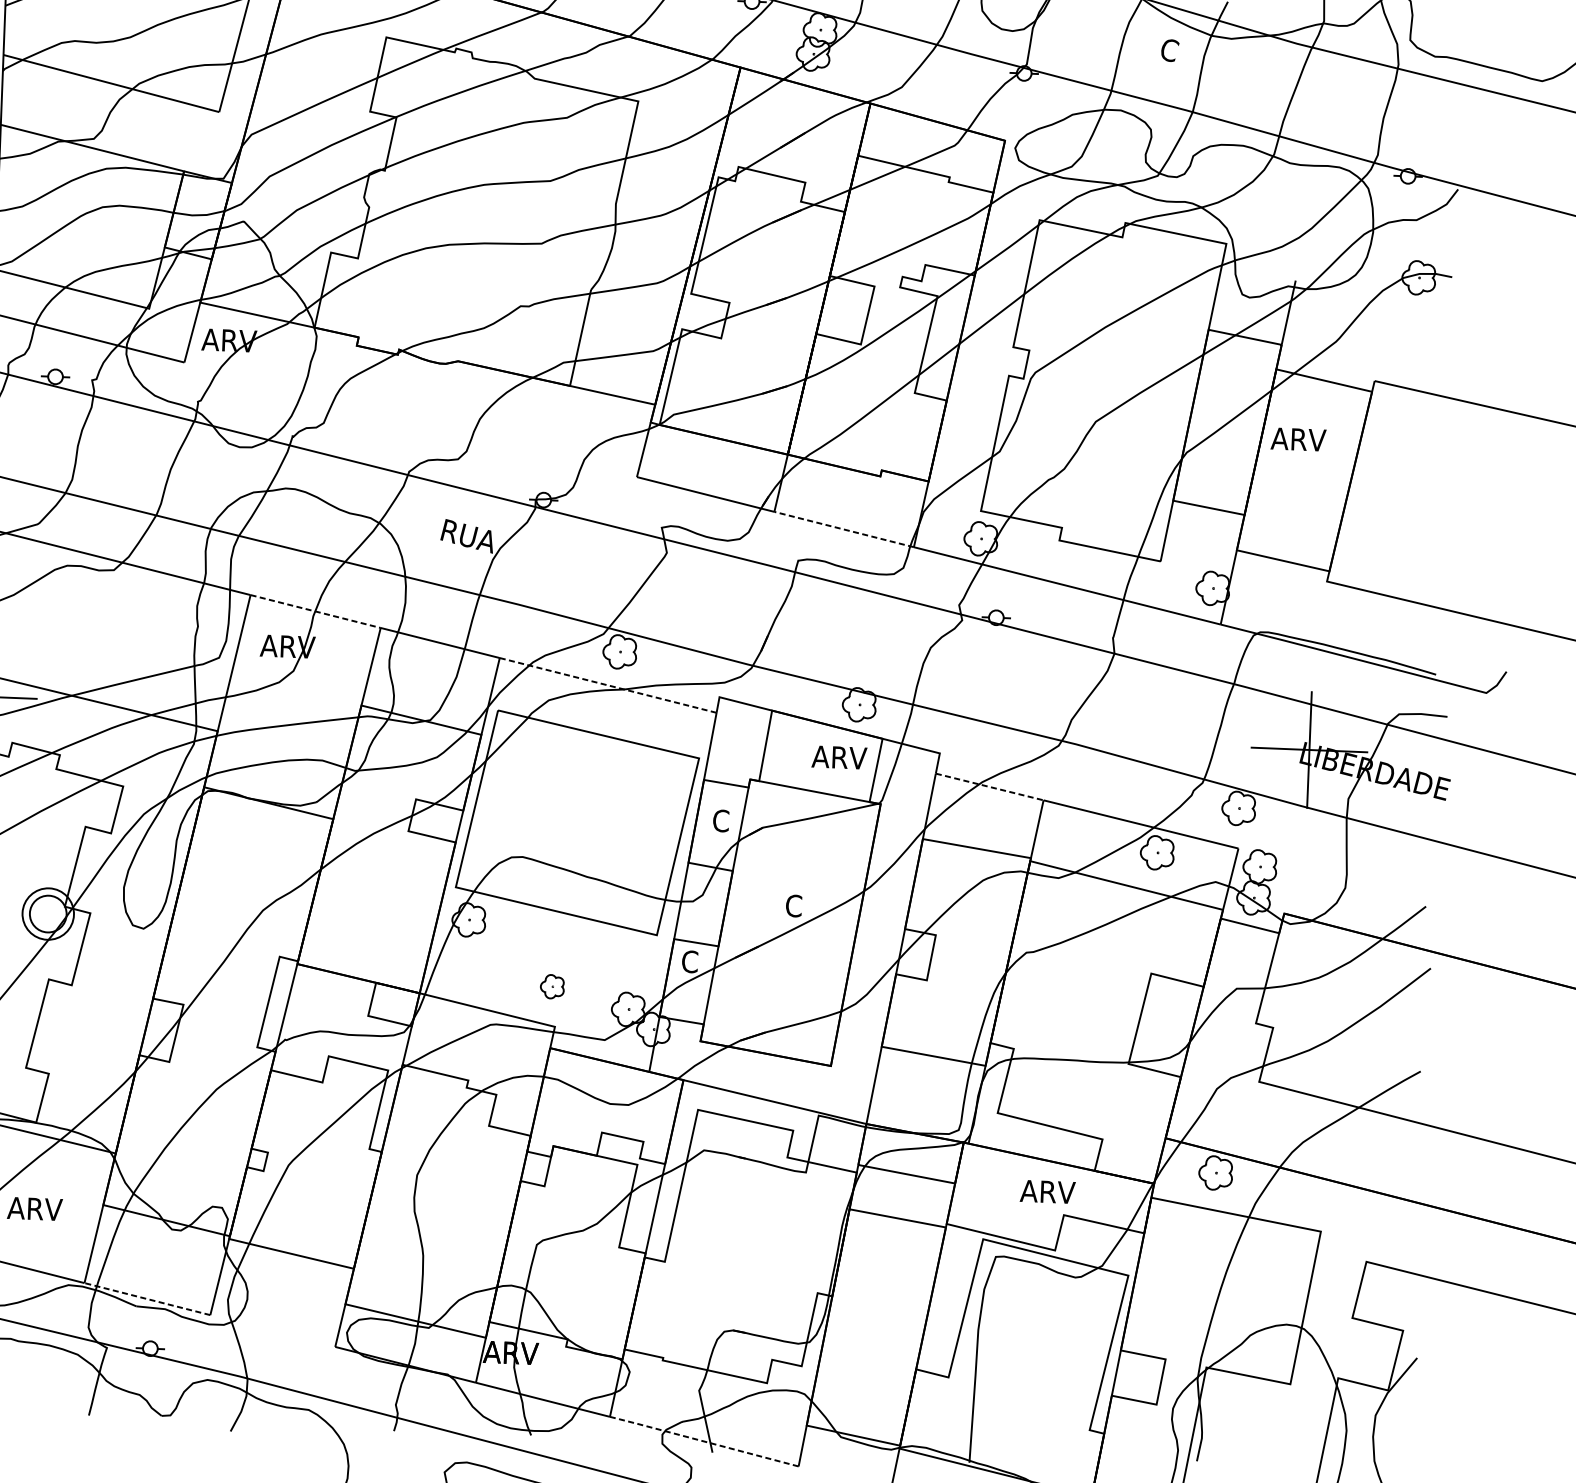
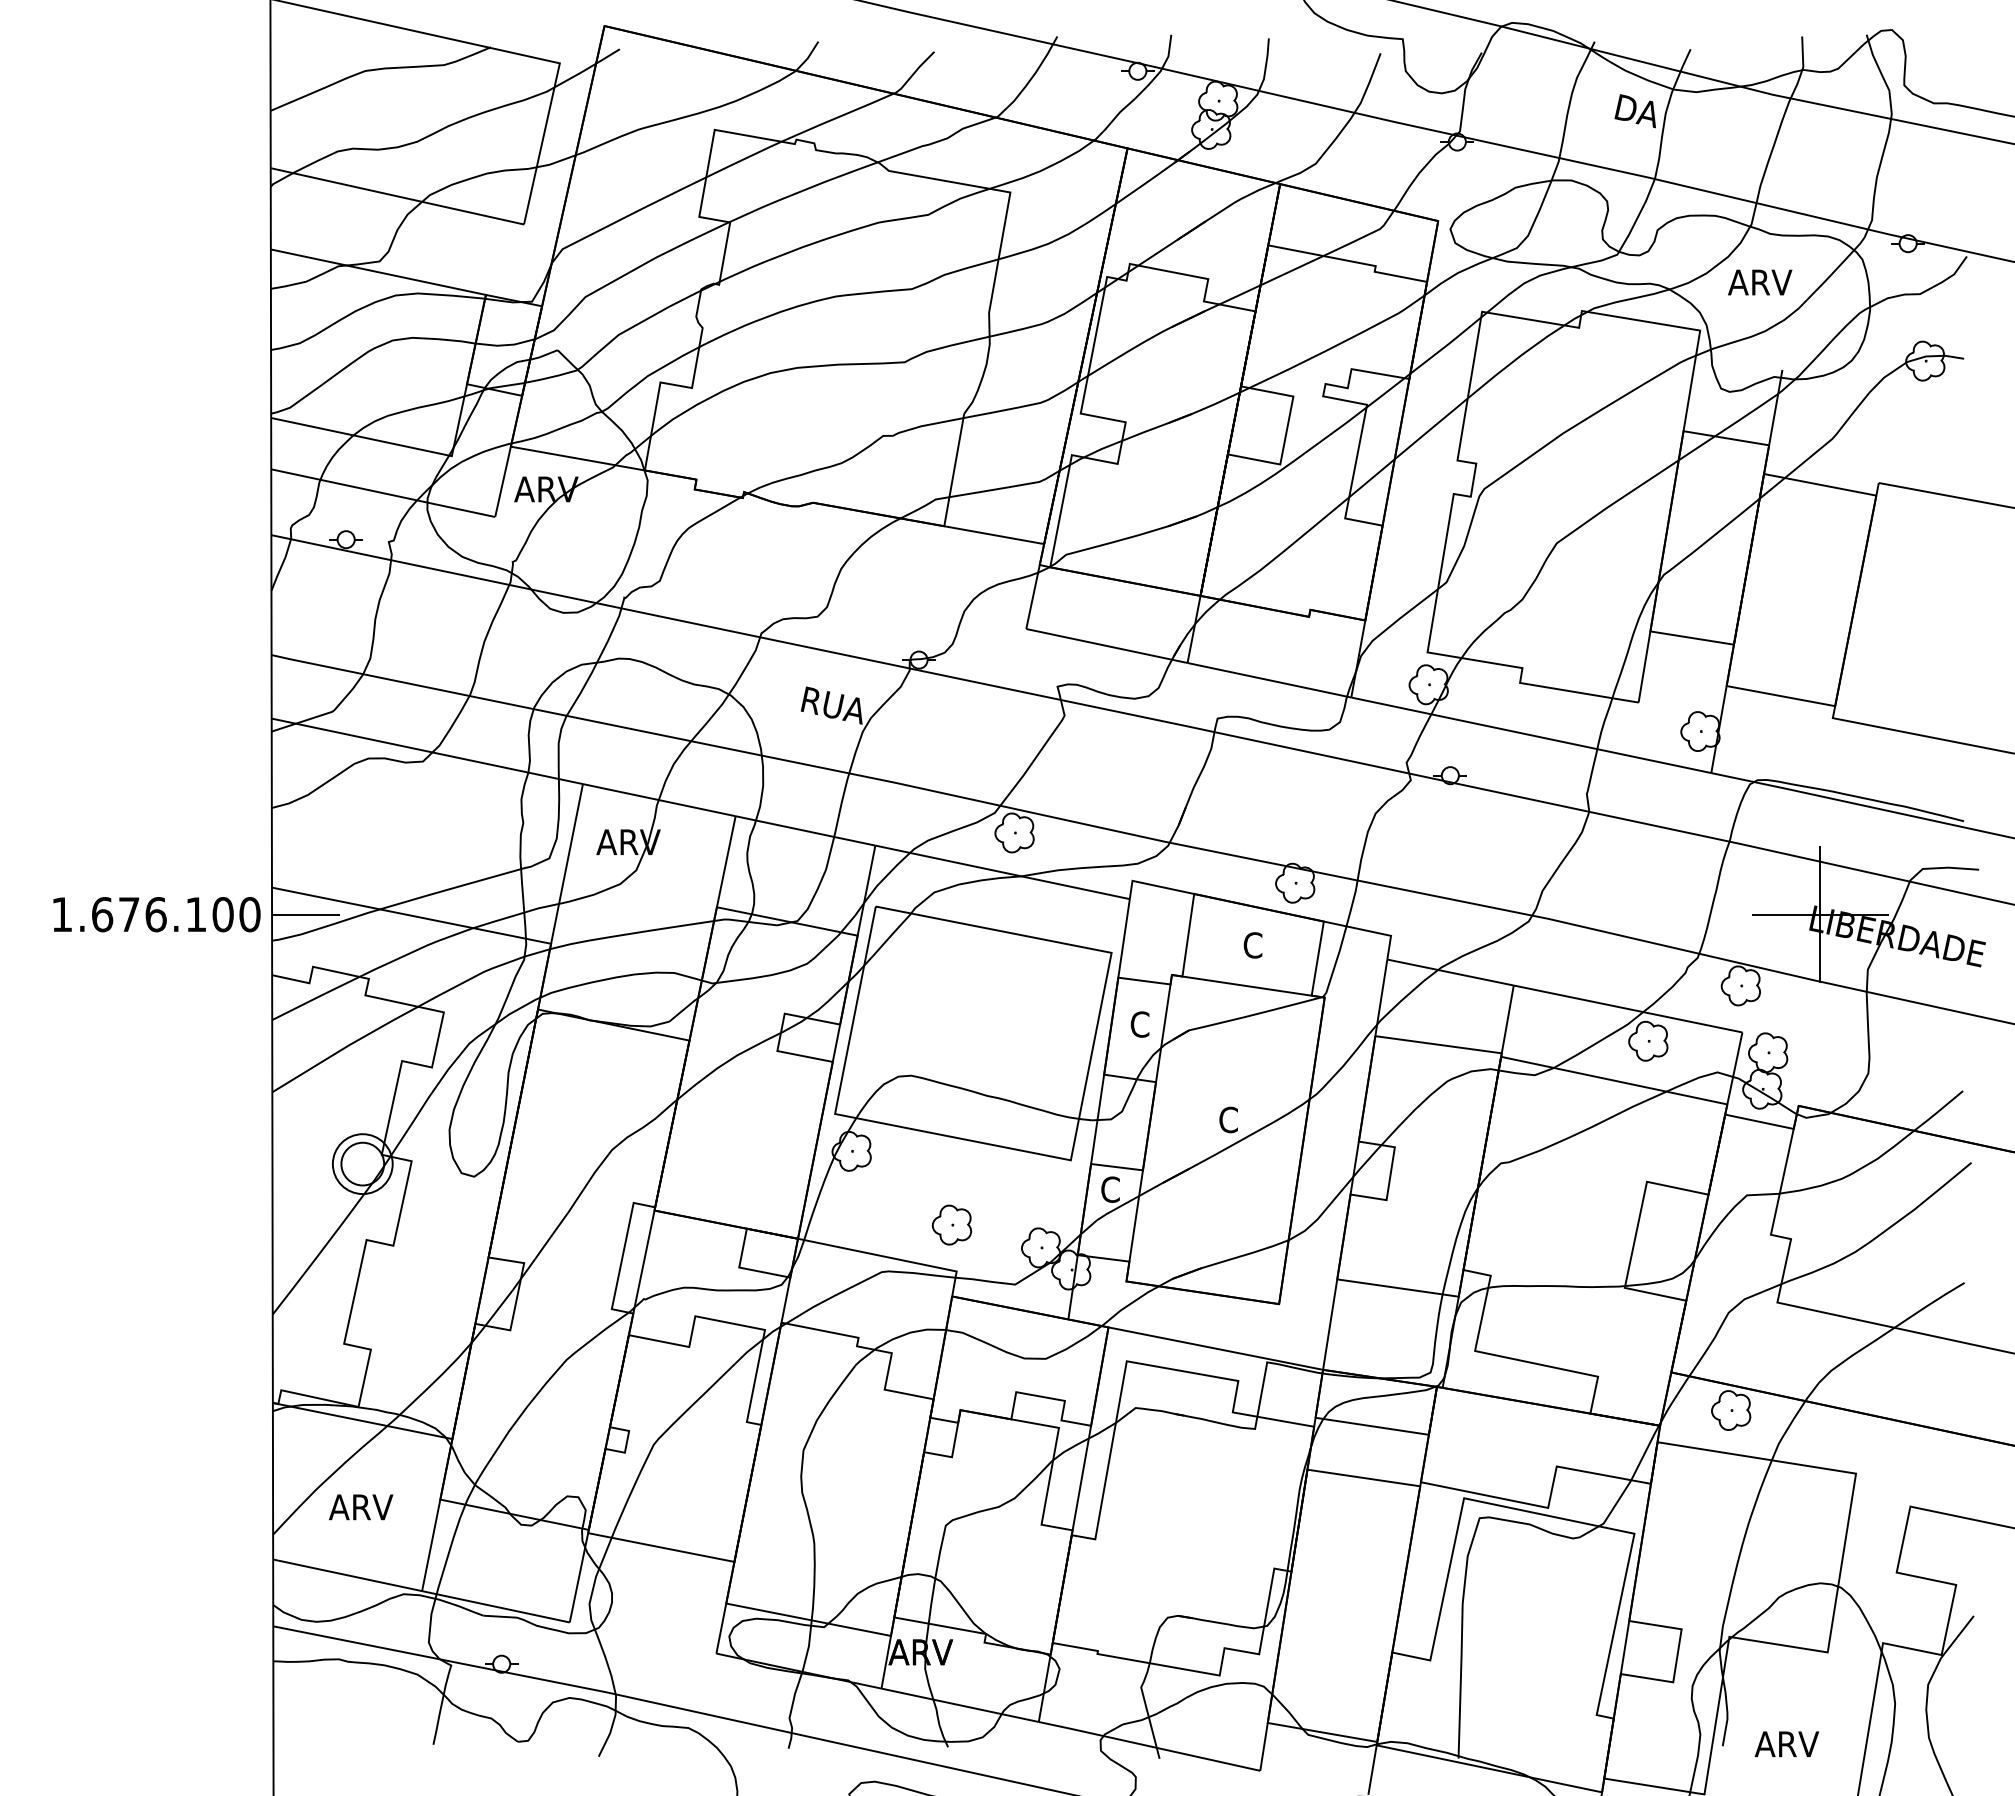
text: (1177, 53) -> (1634, 111), C -> DA
text: (1298, 439) -> (1760, 282), moved
line: (844, 529) -> (1269, 680), dashed -> solid
line: (315, 611) -> (659, 800), dashed -> solid
line: (608, 685) -> (1003, 872), dashed -> solid
text: (839, 757) -> (1274, 945), ARV -> C
line: (989, 786) -> (1450, 972), dashed -> solid
part: (552, 986) -> (951, 1224), size x1.43
text: (1047, 1192) -> (1786, 1744), moved
line: (147, 1298) -> (495, 1606), dashed -> solid
line: (703, 1441) -> (1148, 1746), dashed -> solid

